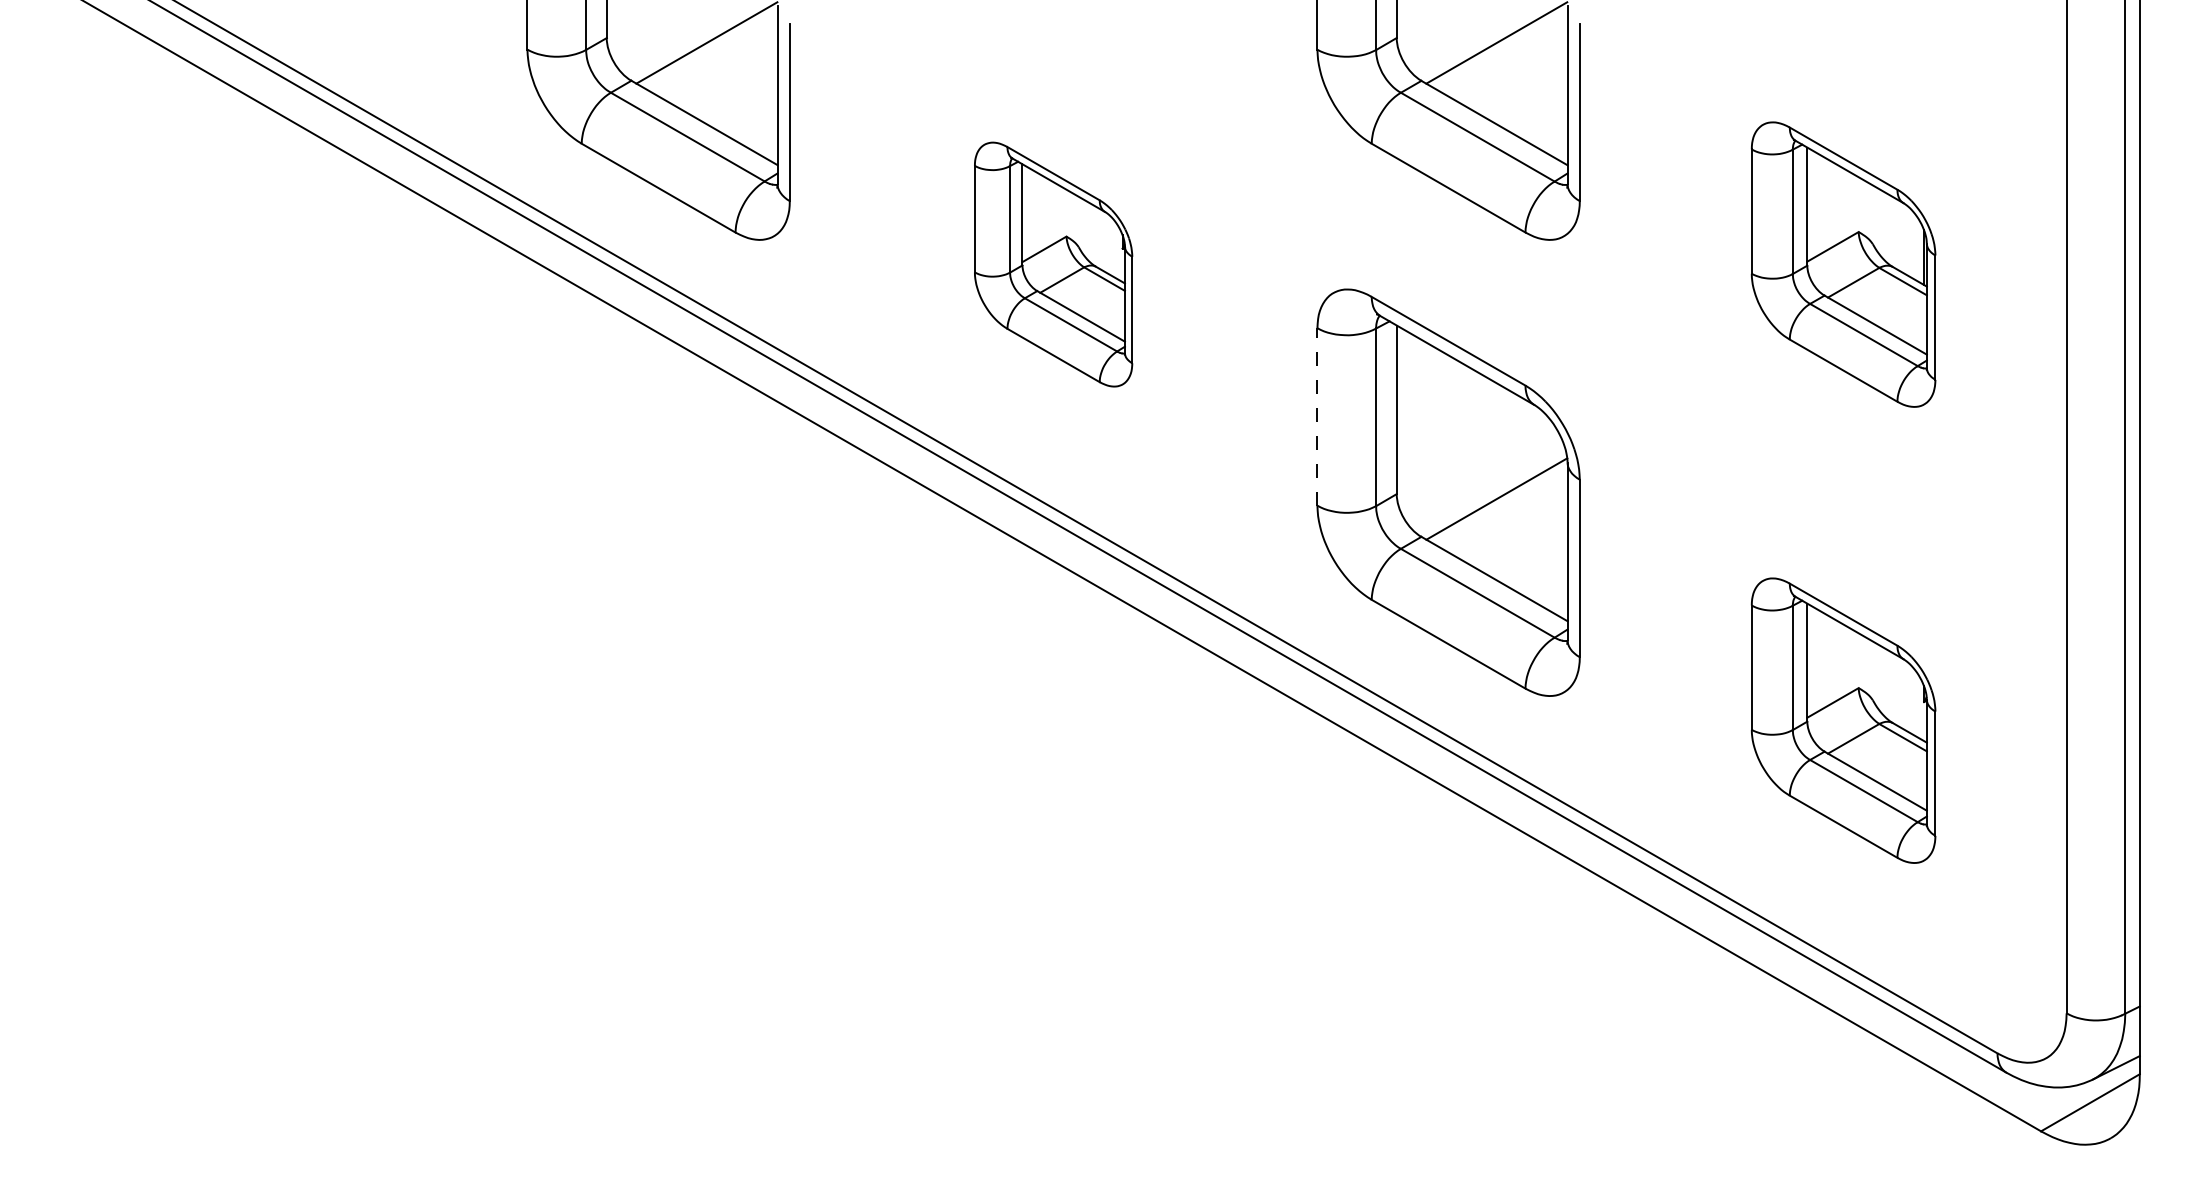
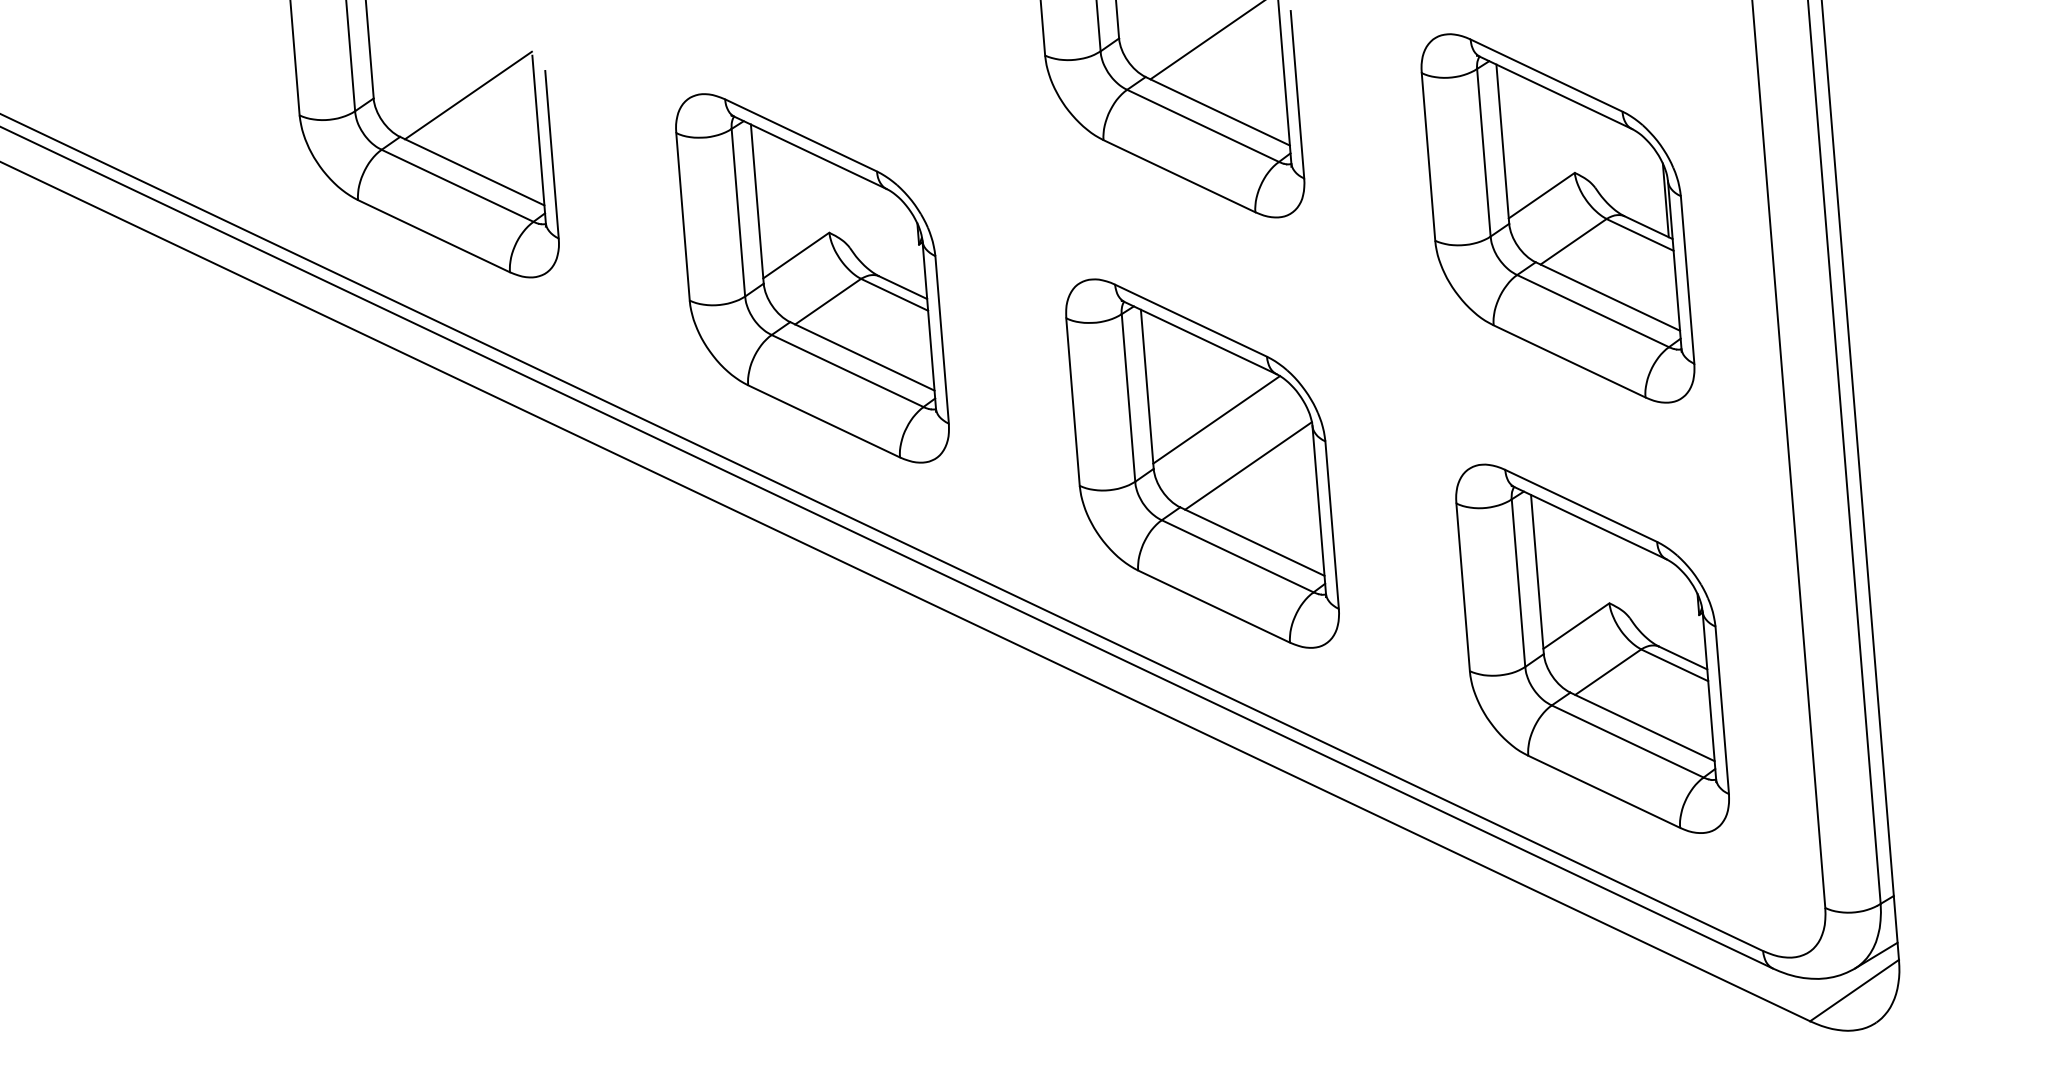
part: (1053, 264) -> (812, 278), size x1.67
part: (1843, 264) -> (1557, 218), size x1.43
line: (1317, 416) -> (1073, 401), dashed -> solid
line: (1466, 447) -> (1216, 419), added
part: (1843, 720) -> (1592, 648), size x1.43

